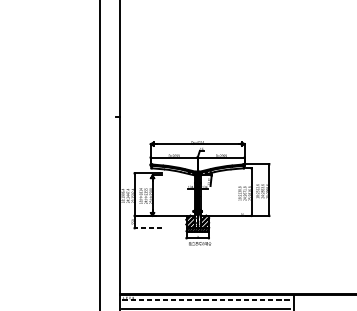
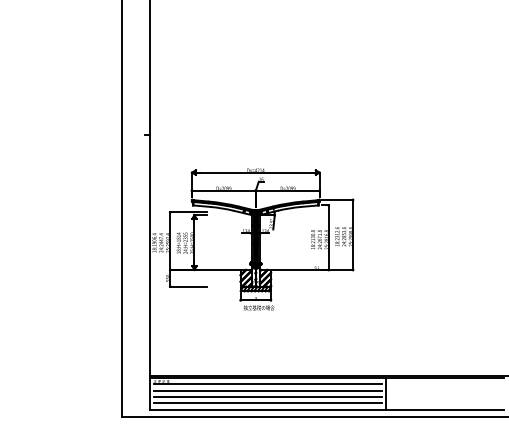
line: (148, 228) -> (188, 286), dashed -> solid
line: (207, 300) -> (268, 384), dashed -> solid
line: (206, 304) -> (267, 390), added

